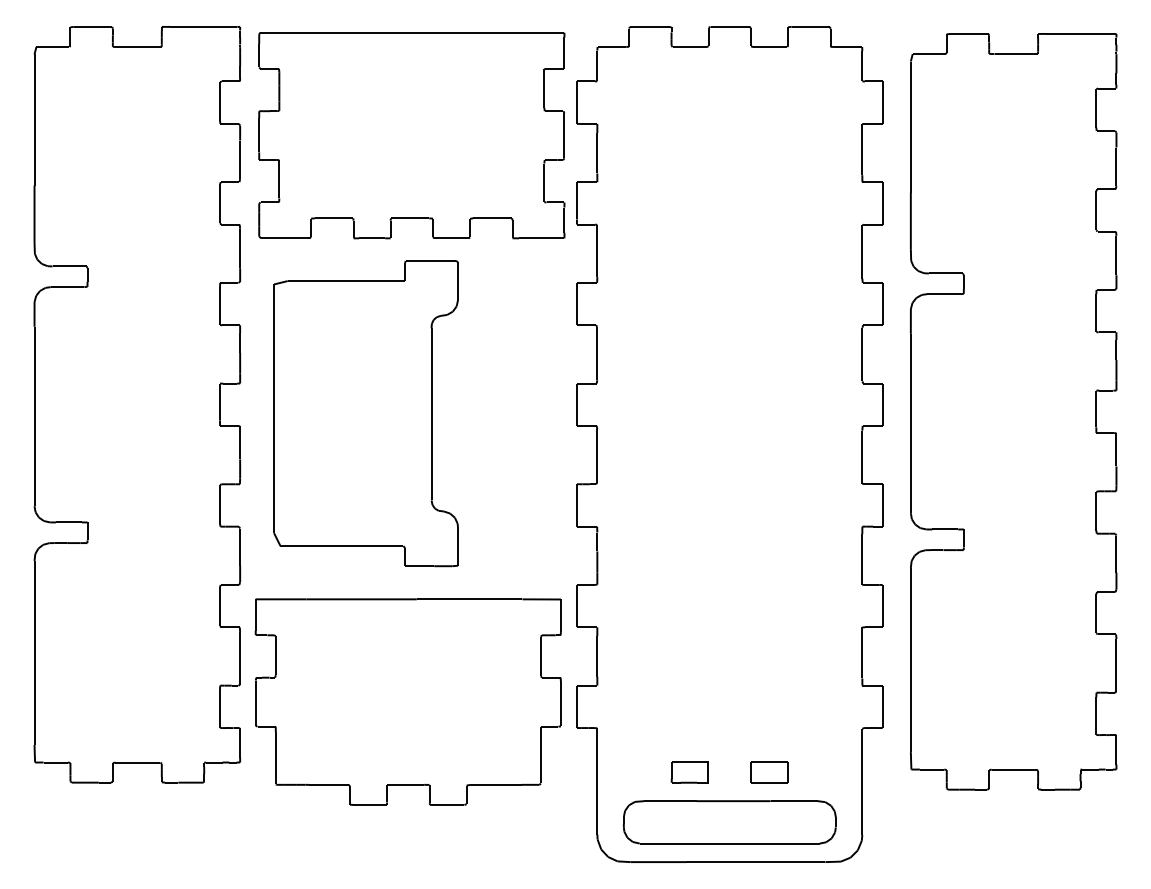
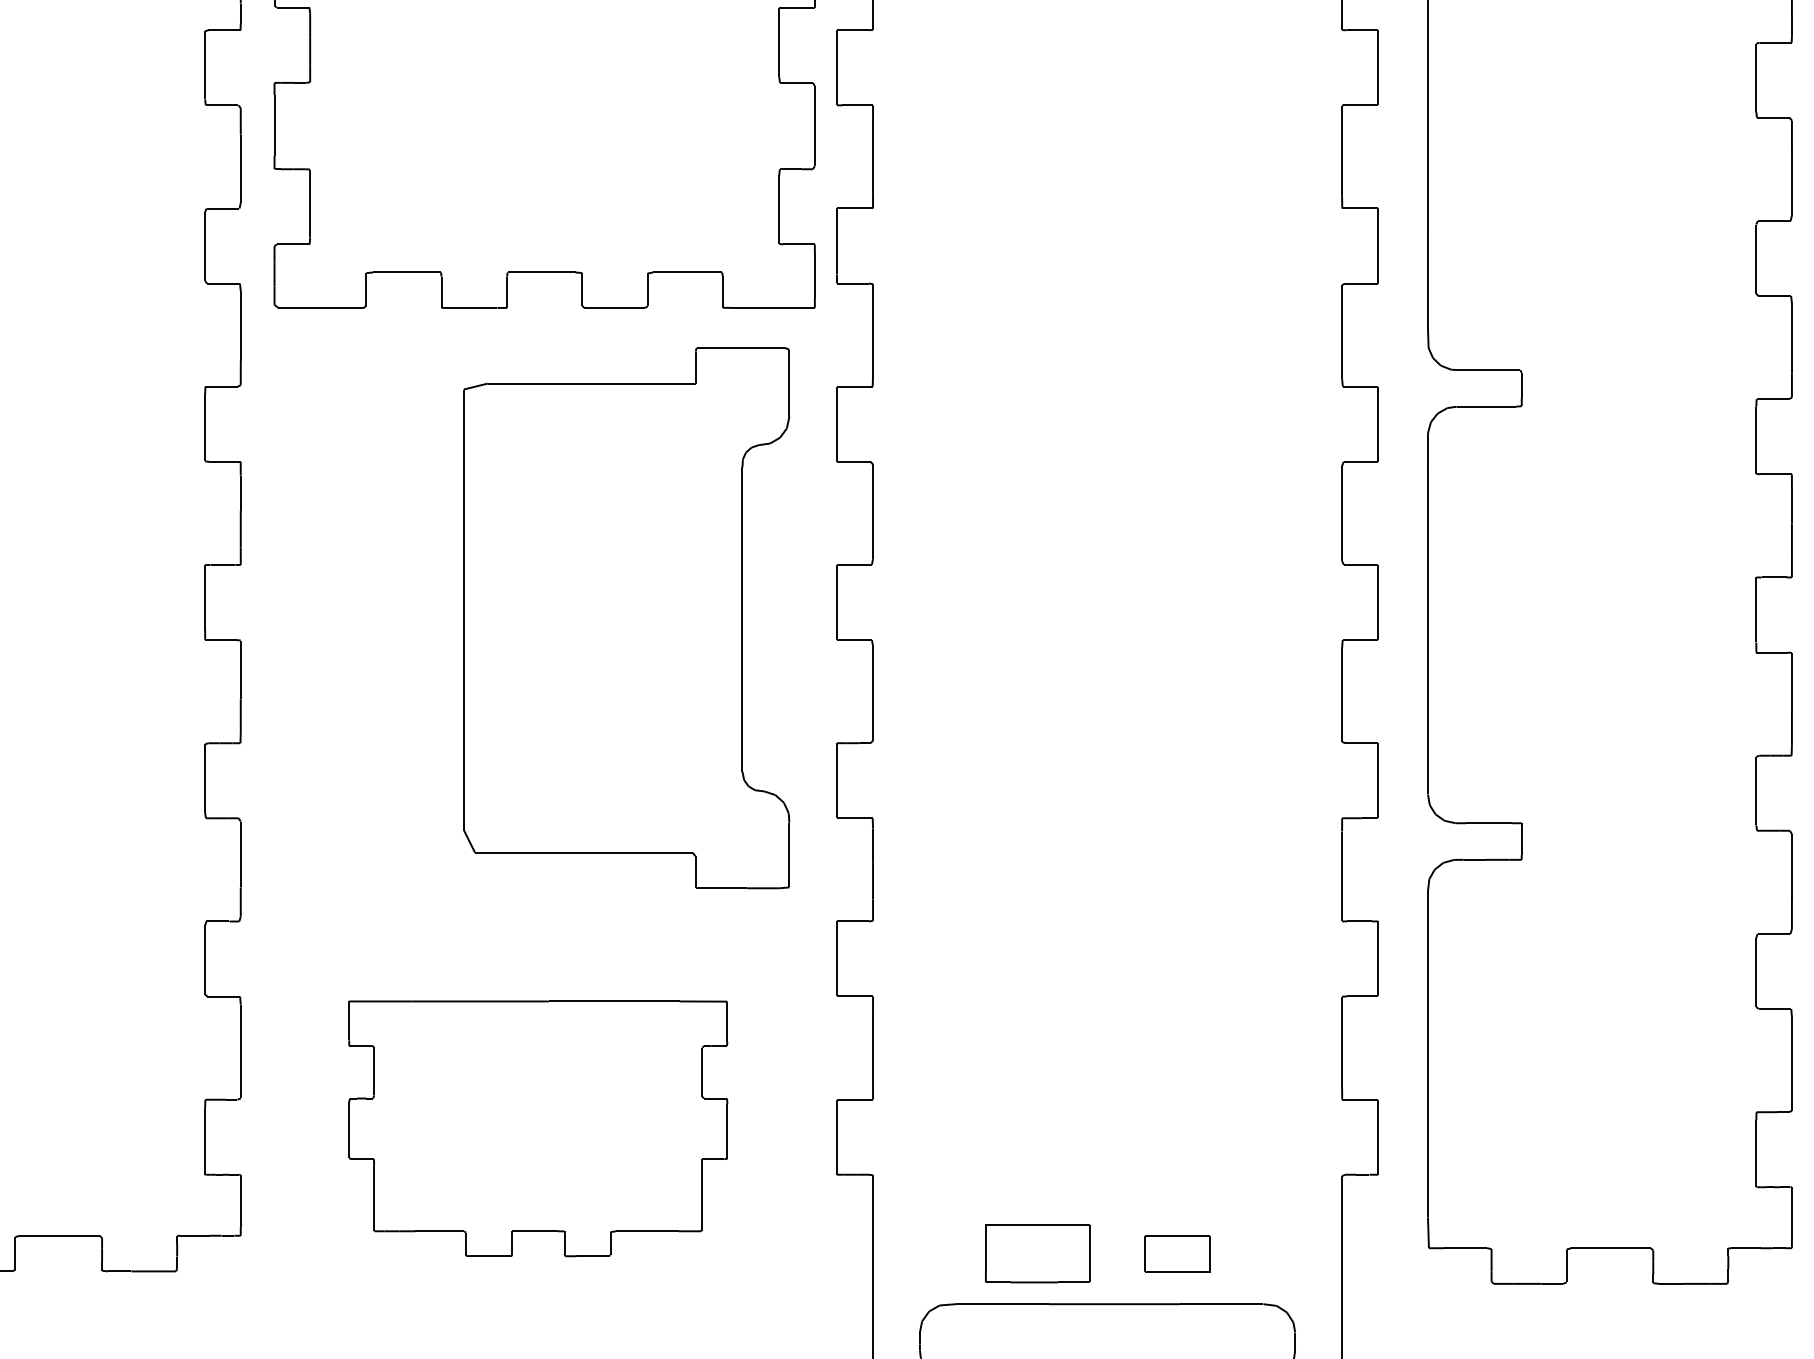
part: (365, 413) -> (625, 617), moved
part: (407, 701) -> (536, 1127), size x0.7
part: (689, 772) -> (1036, 1253), size x1.6

